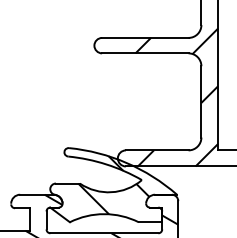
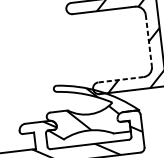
line: (201, 101) -> (148, 40), solid -> dashed
line: (156, 150) -> (120, 79), solid -> dashed

